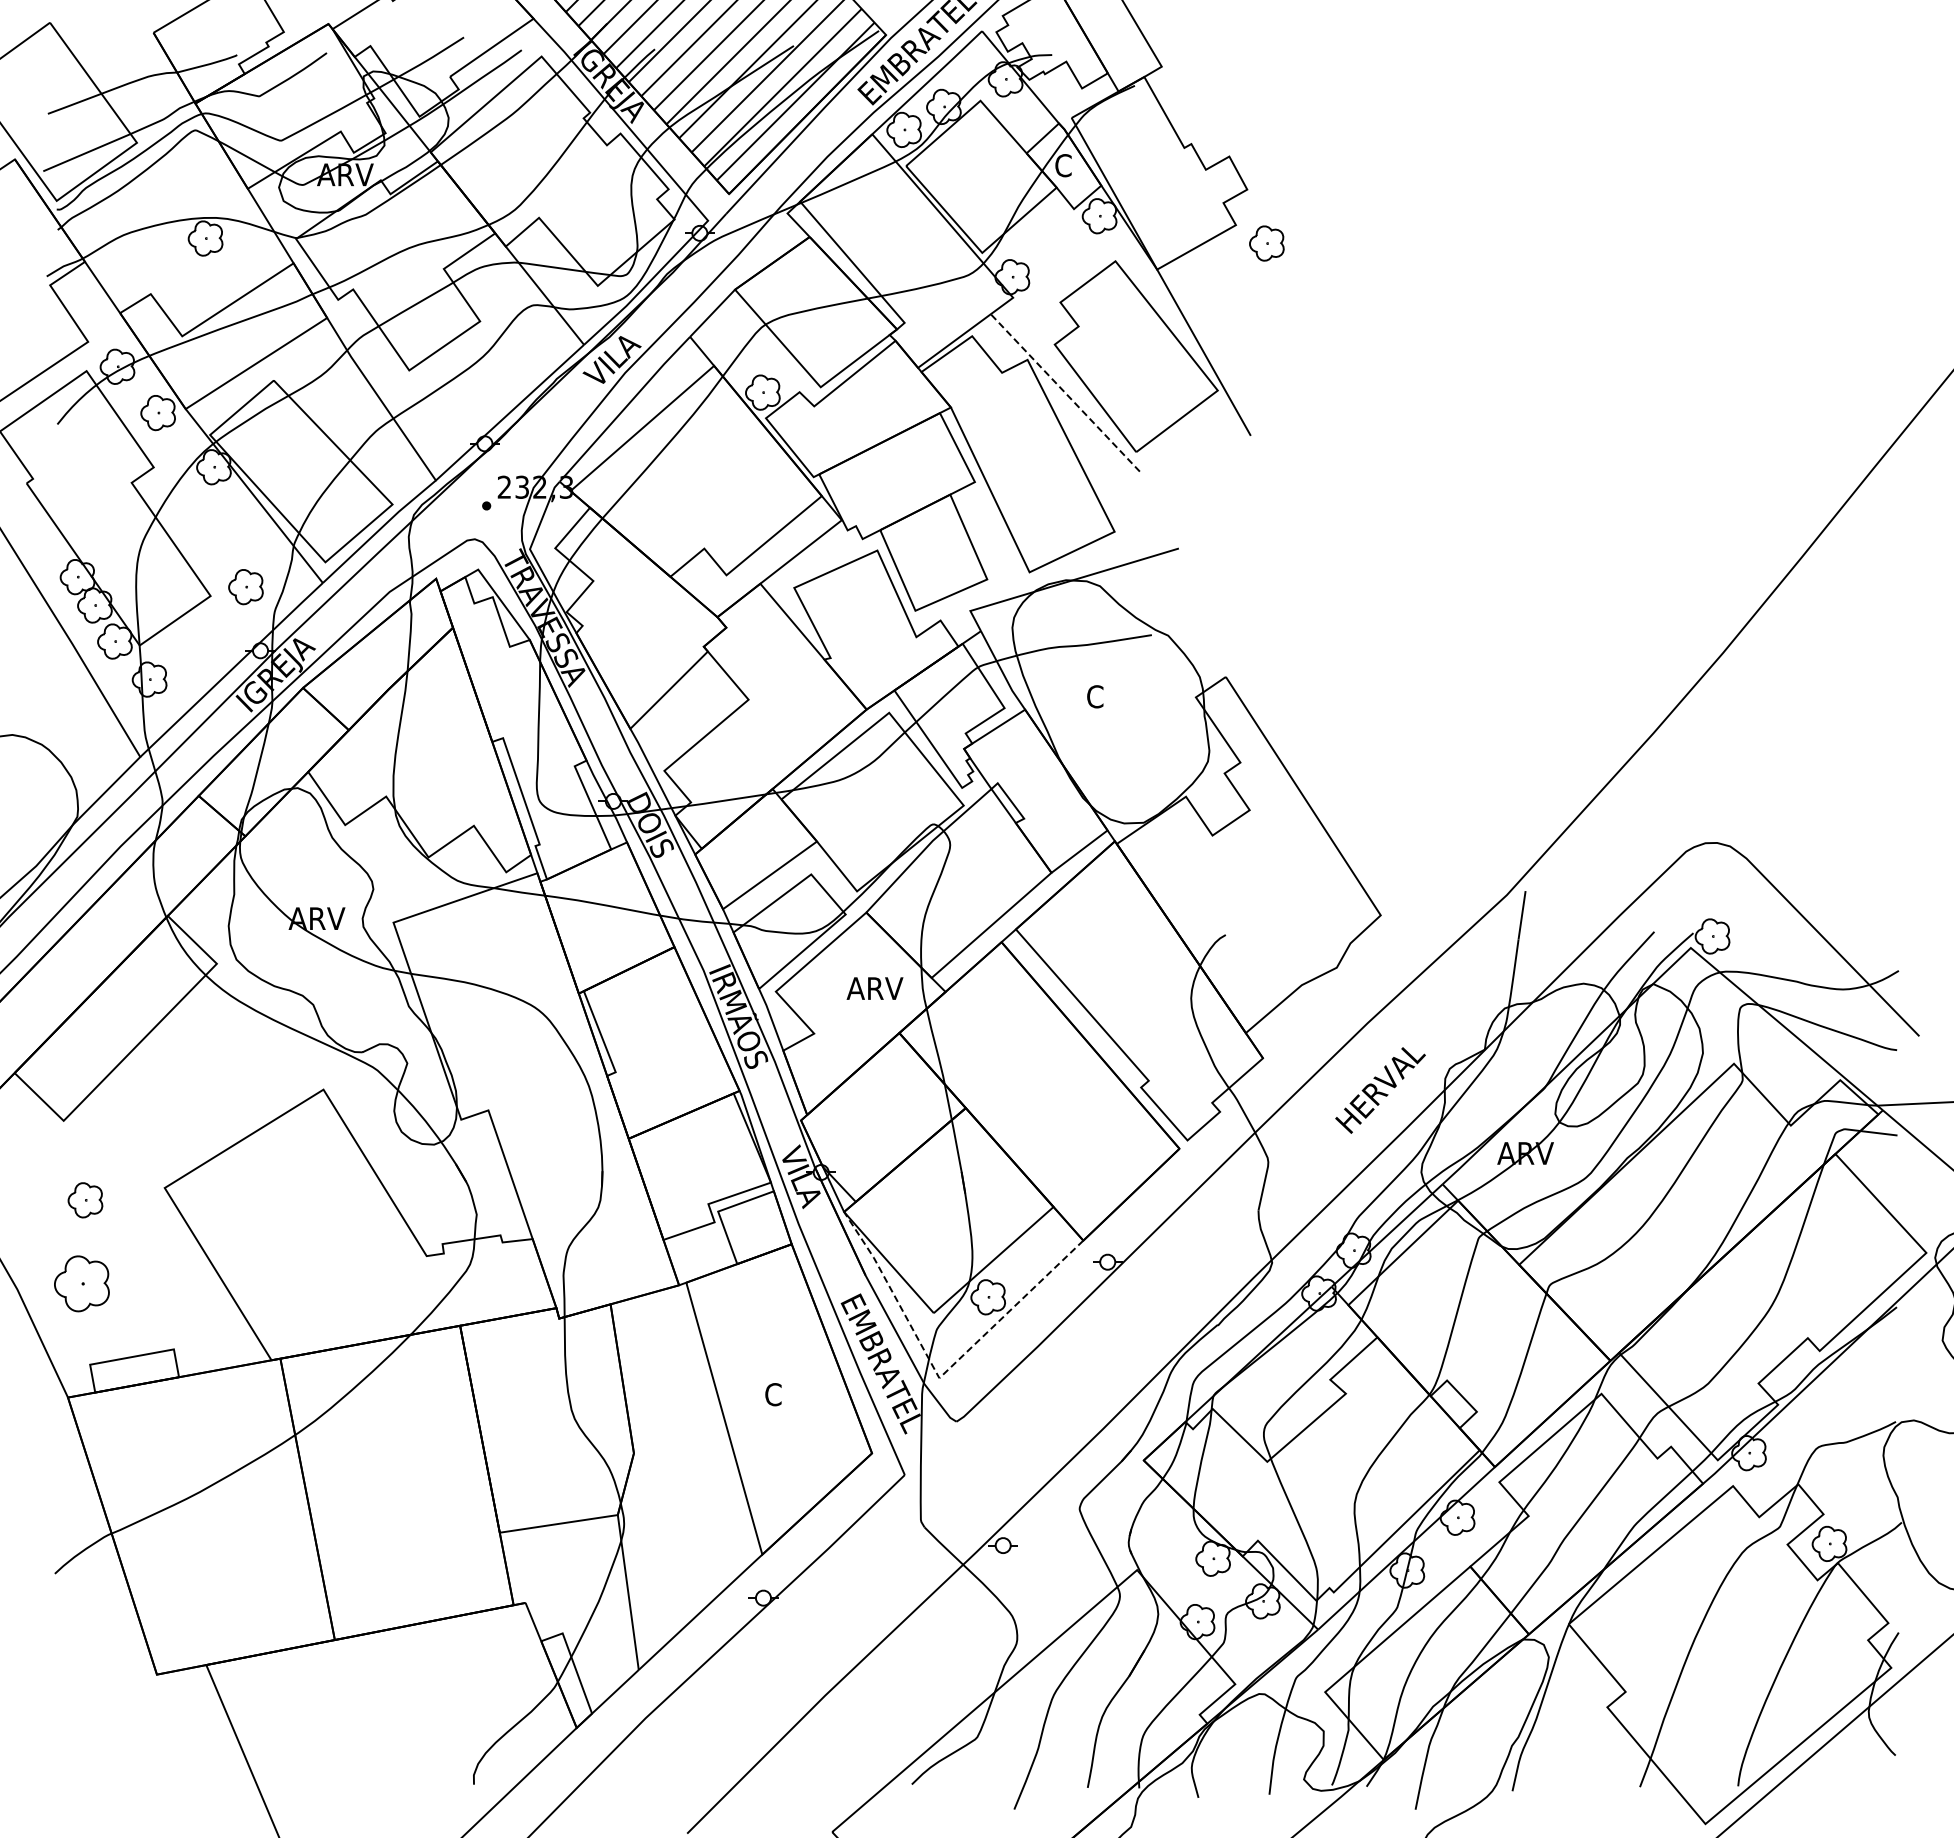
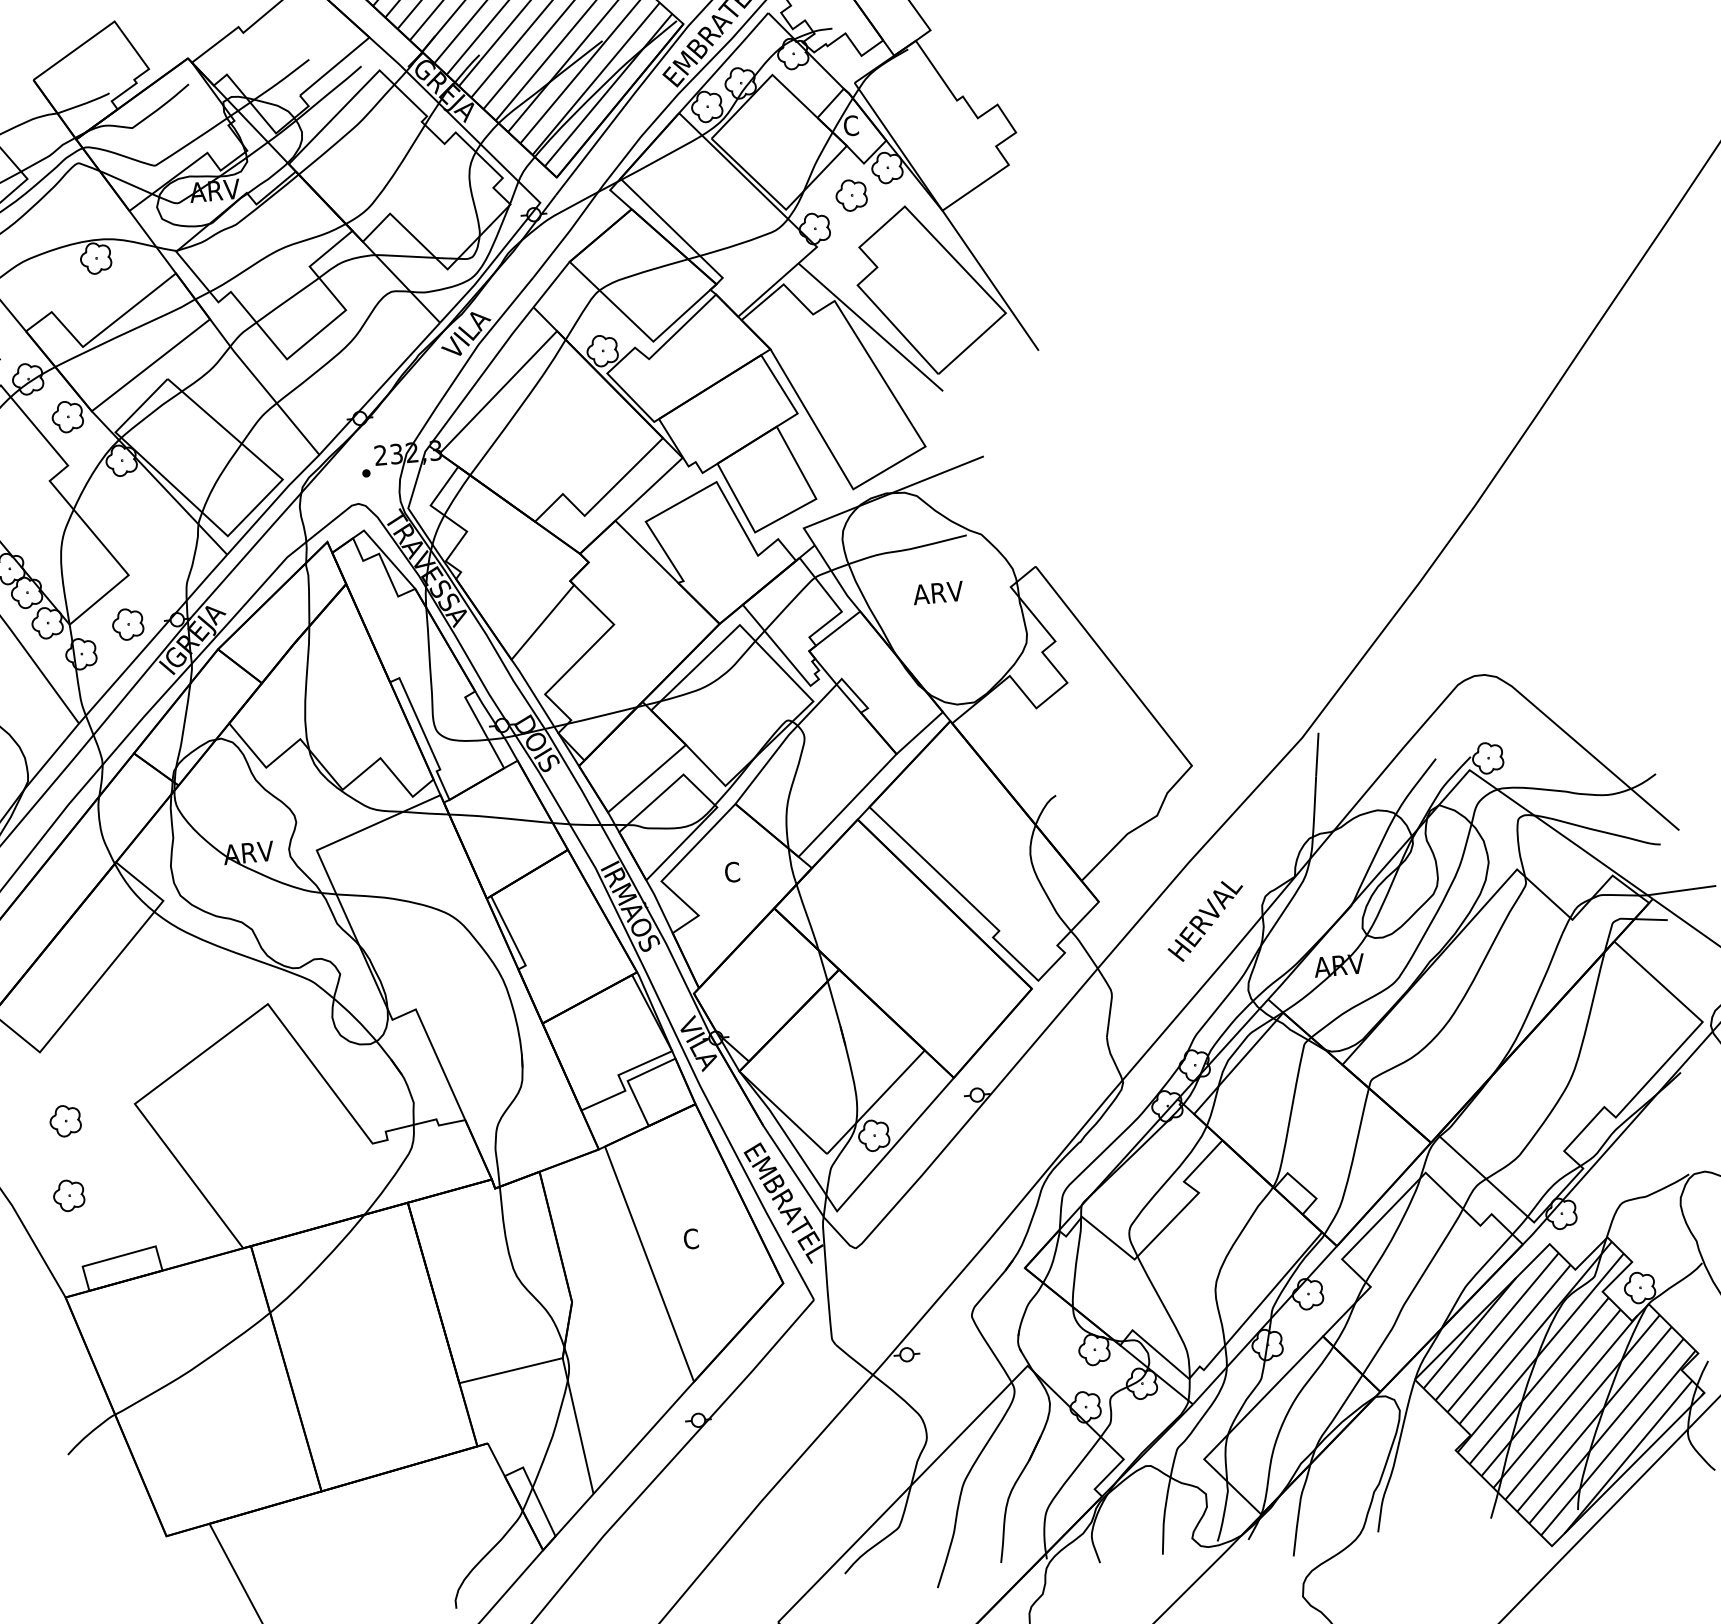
part: (1266, 243) -> (851, 195), moved
line: (1065, 392) -> (870, 326), dashed -> solid
part: (245, 587) -> (127, 624), moved
text: (1114, 696) -> (938, 592), C -> ARV
text: (874, 988) -> (748, 870), ARV -> C
part: (81, 1284) -> (68, 1196), size x0.62
line: (940, 1376) -> (837, 1209), dashed -> solid
hatch: (1734, 1650) -> (1563, 1389), added

